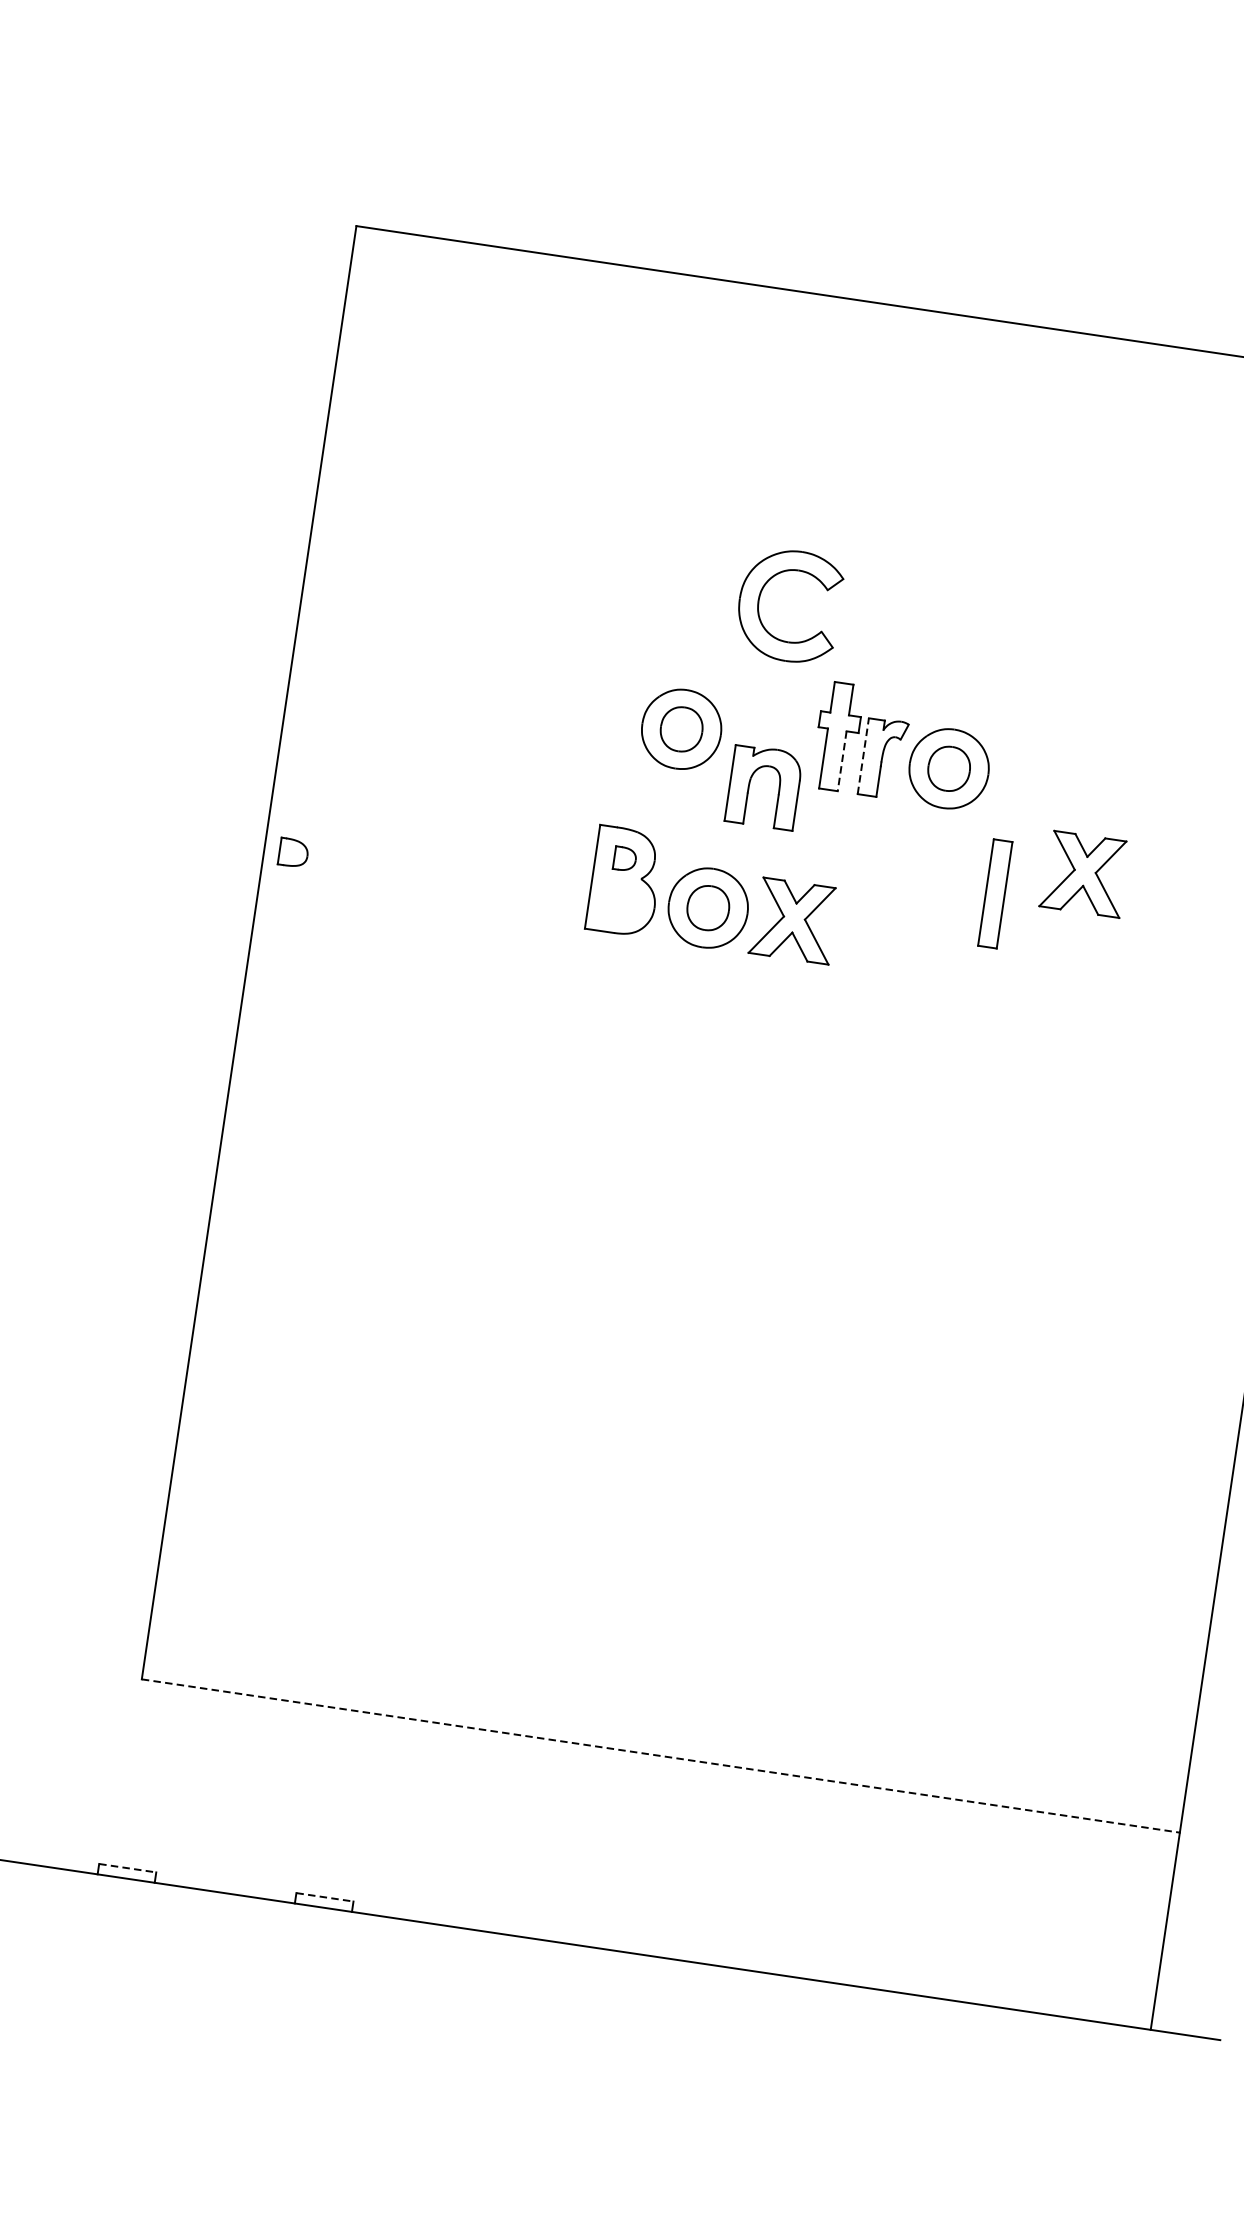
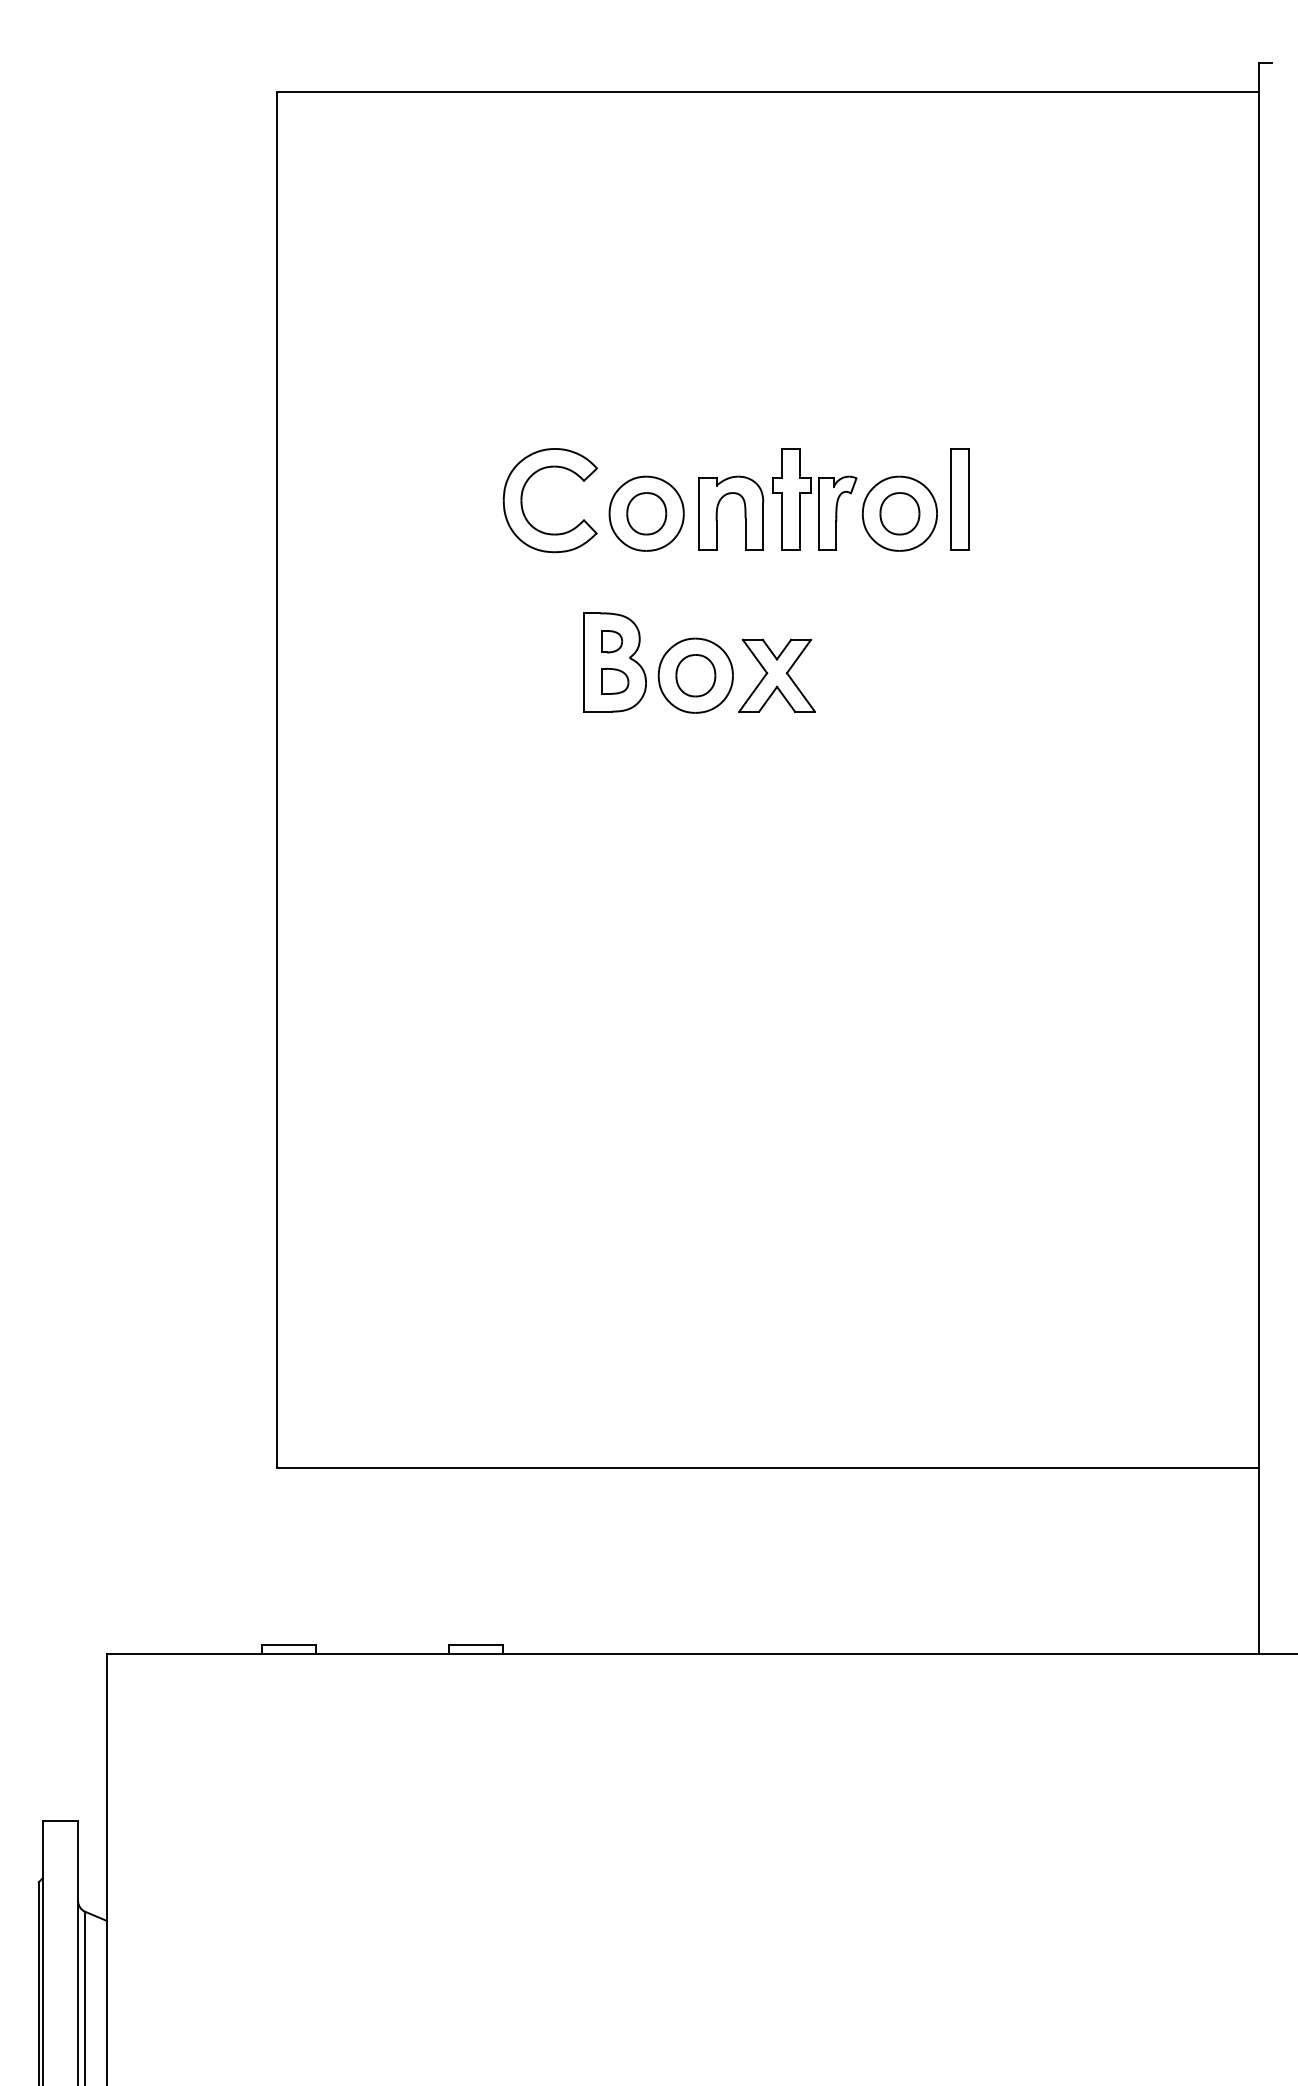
part: (759, 601) -> (522, 500), moved
line: (863, 755) -> (818, 513), dashed -> solid
line: (841, 761) -> (799, 521), dashed -> solid
part: (778, 788) -> (744, 512), moved
part: (293, 853) -> (615, 681), moved
part: (1084, 873) -> (1039, 592), removed
part: (994, 894) -> (959, 499), moved
line: (661, 1755) -> (768, 1467), dashed -> solid
line: (127, 1868) -> (289, 1644), dashed -> solid
line: (325, 1897) -> (476, 1644), dashed -> solid

